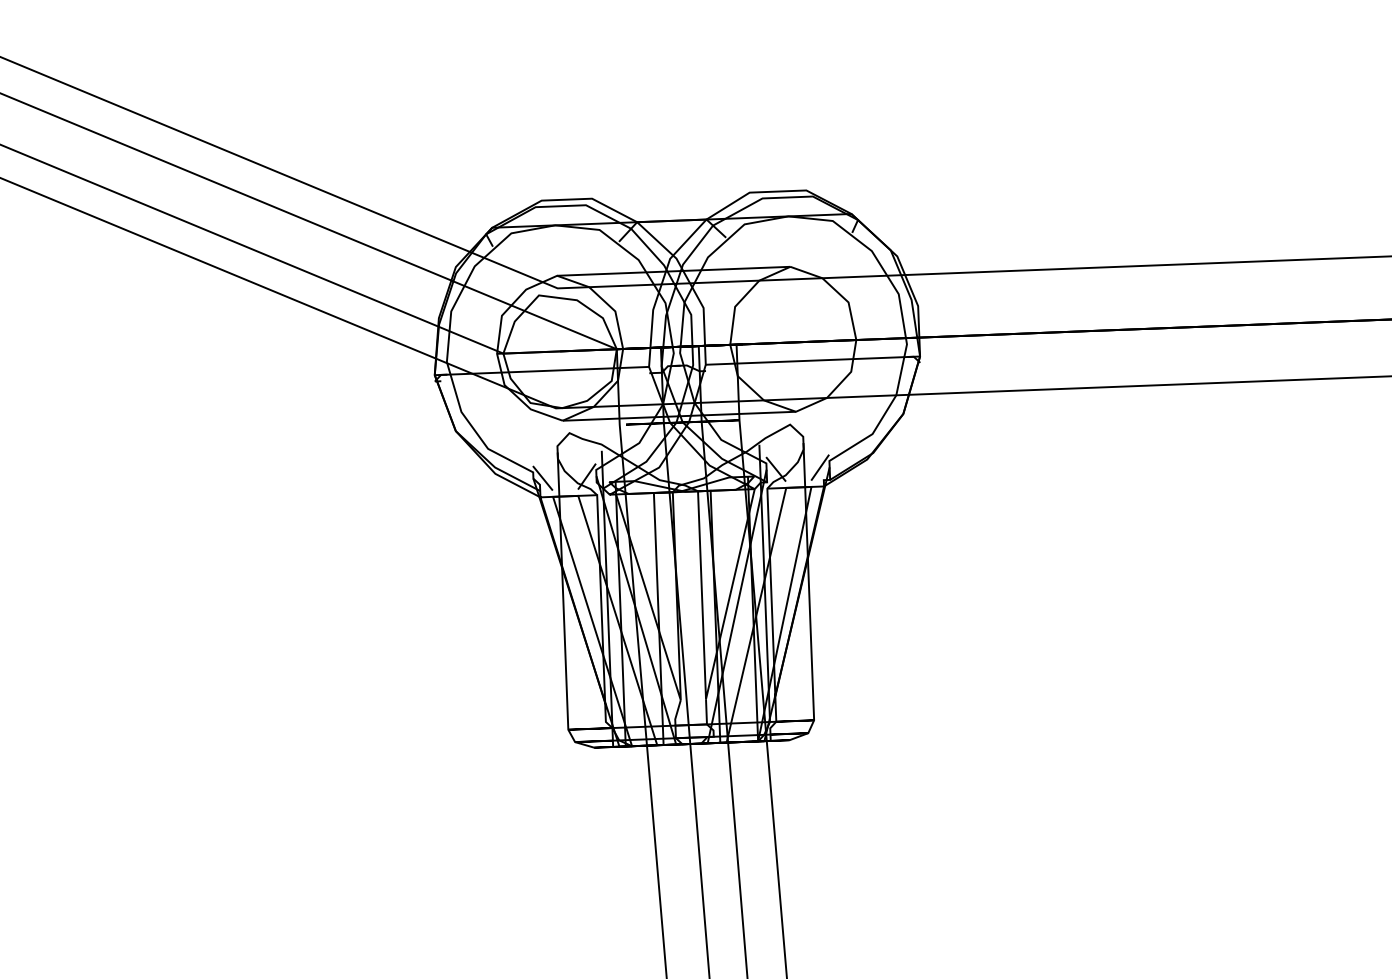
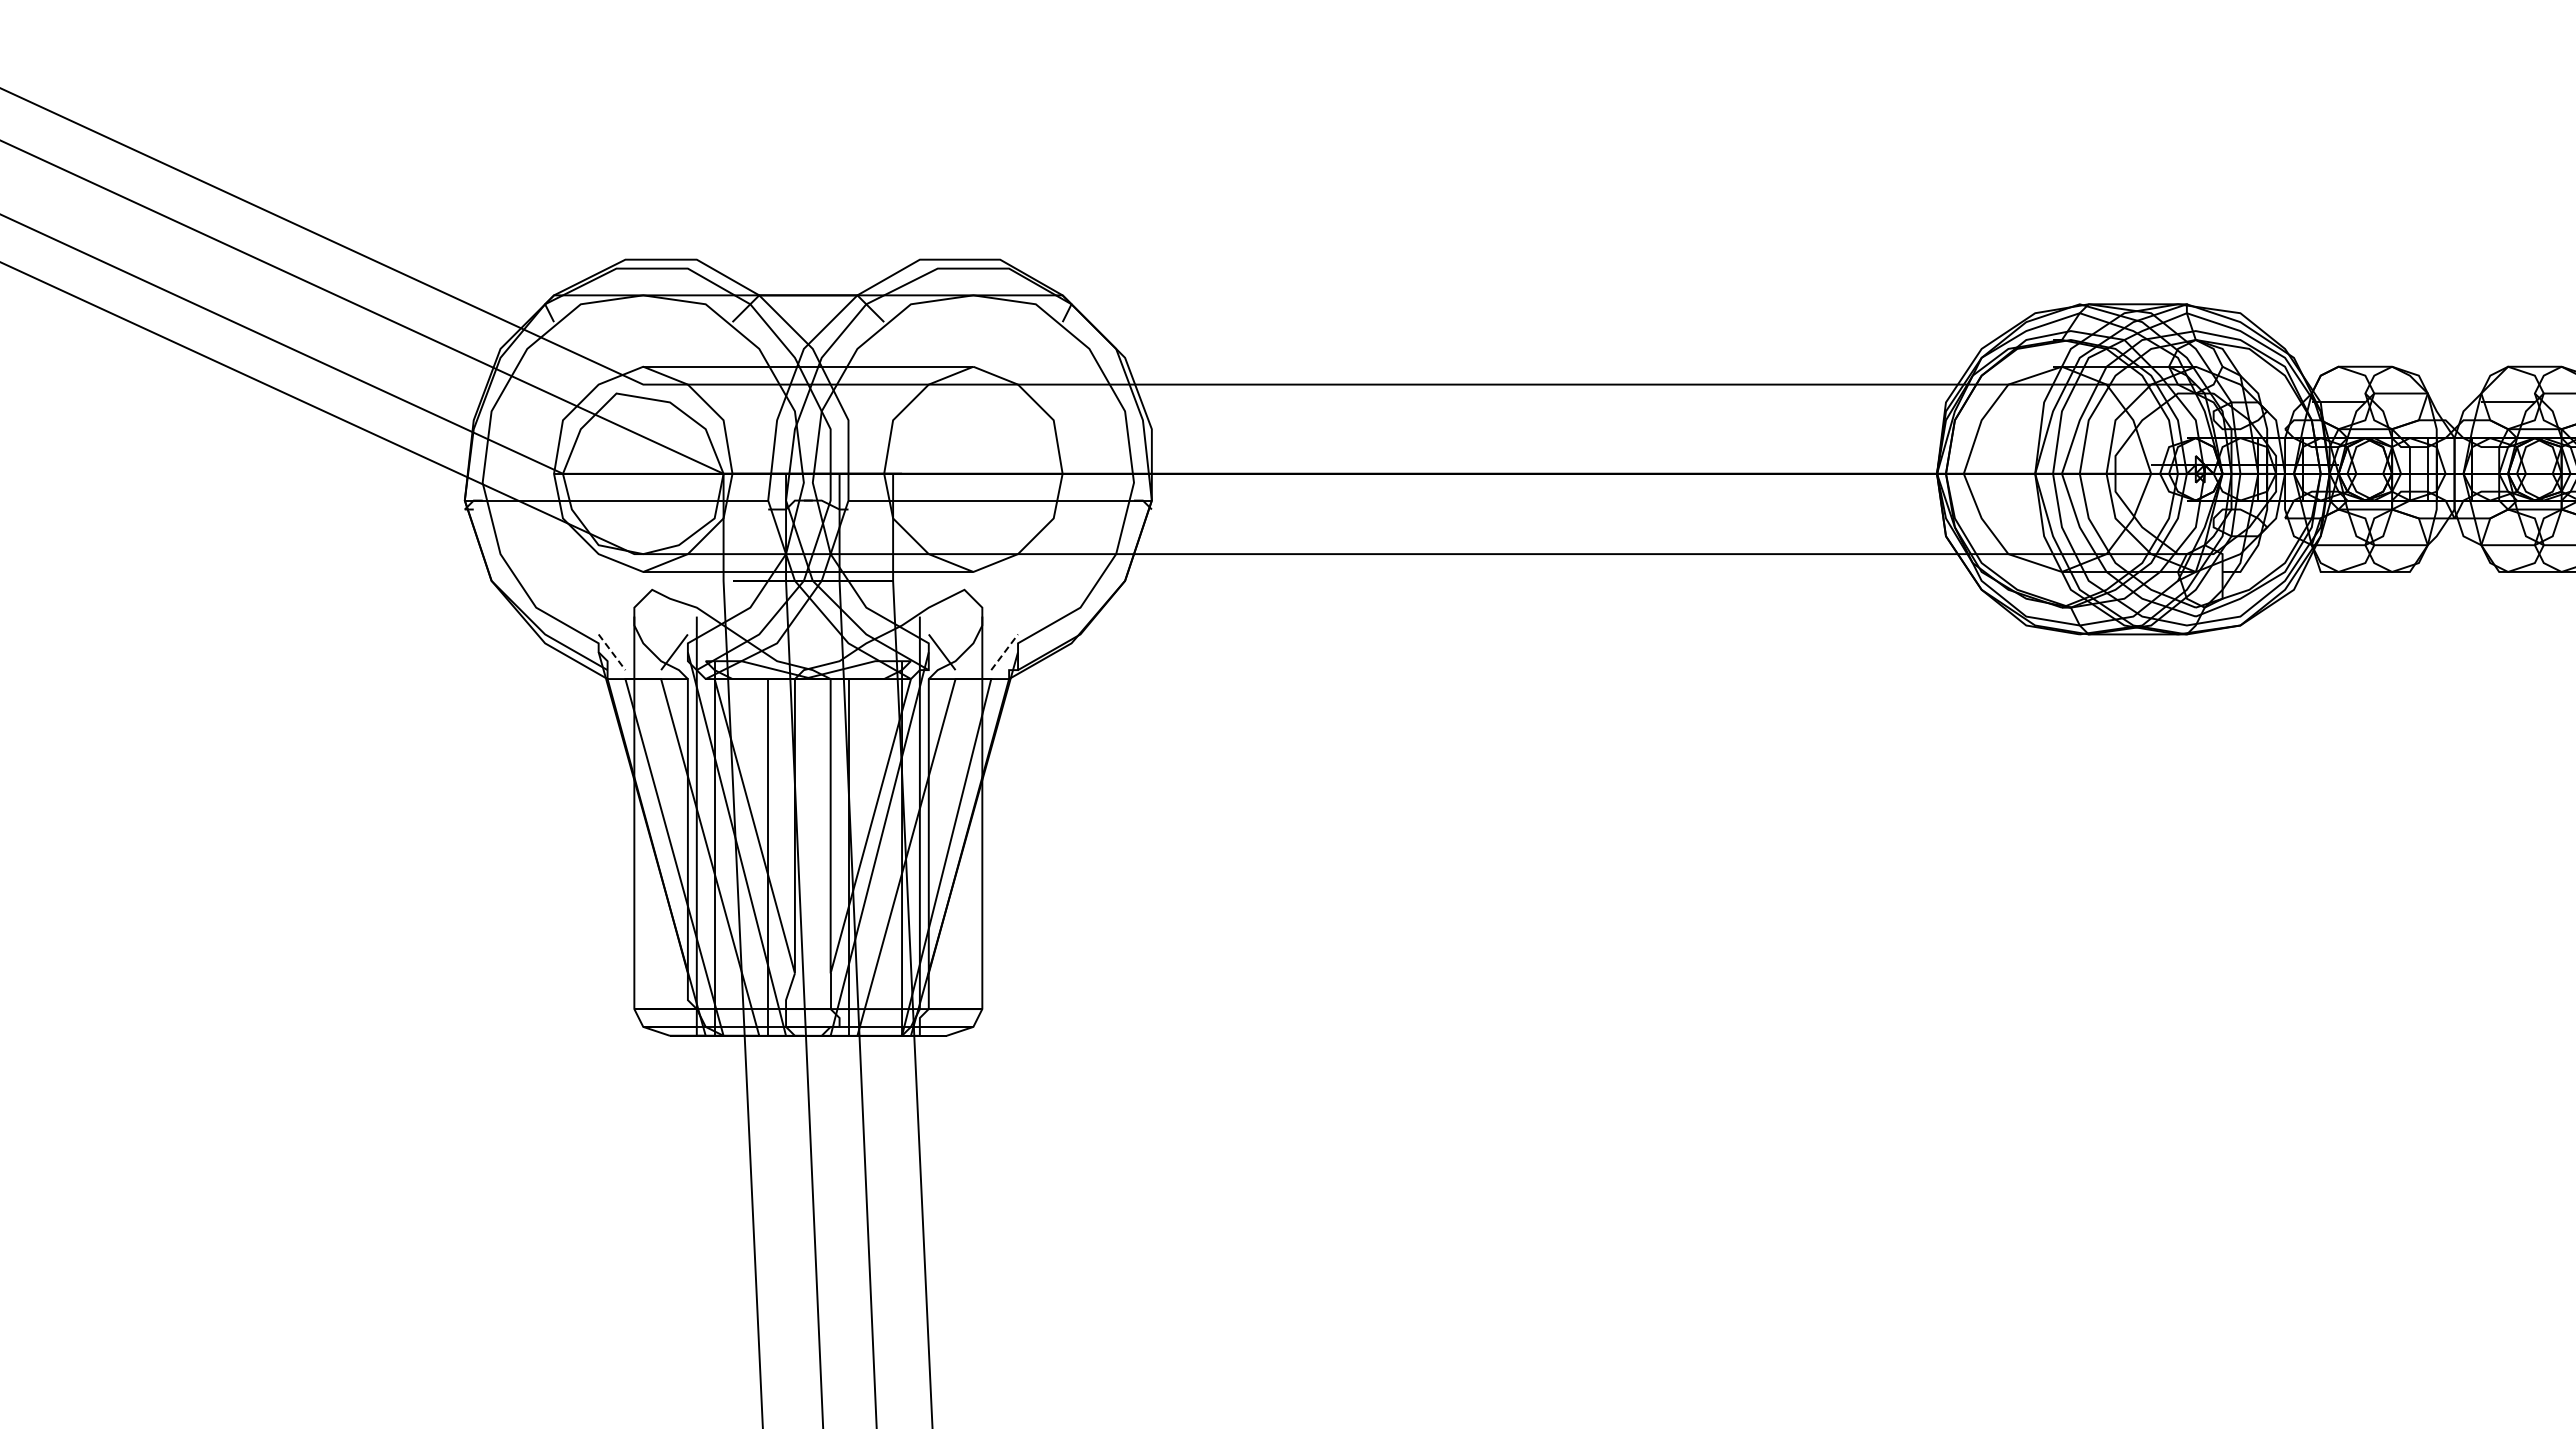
line: (820, 467) -> (1004, 651), solid -> dashed
line: (543, 478) -> (612, 652), solid -> dashed

